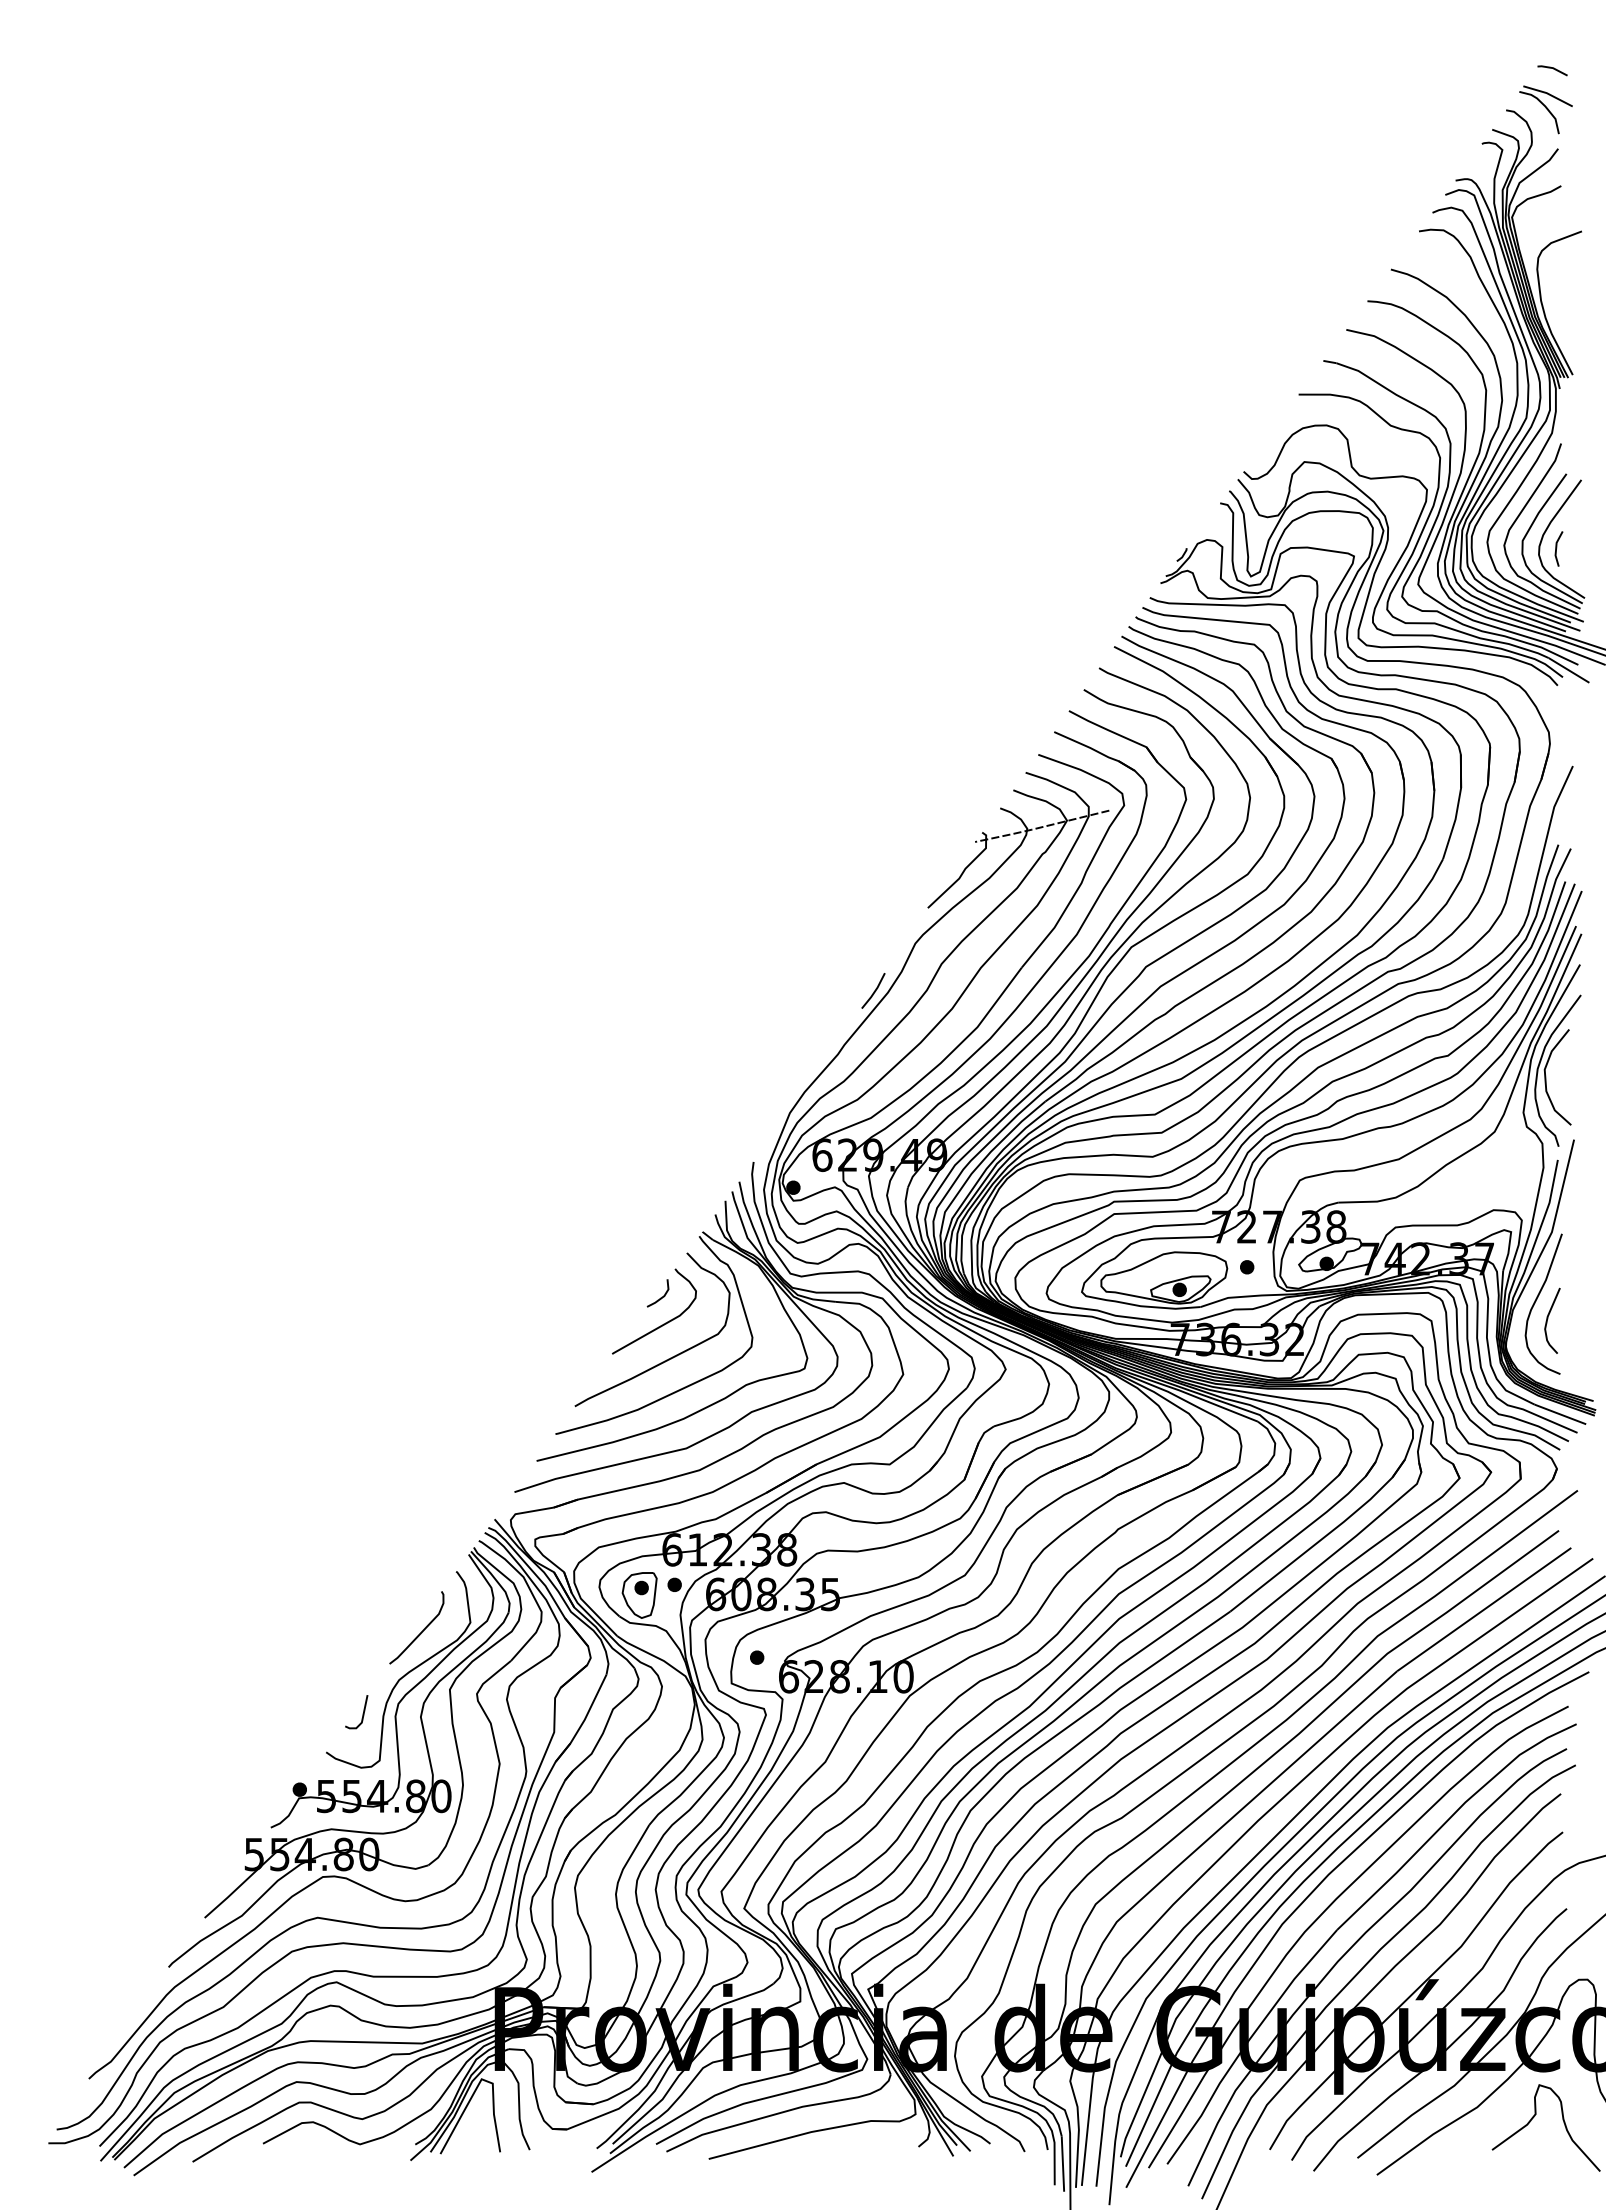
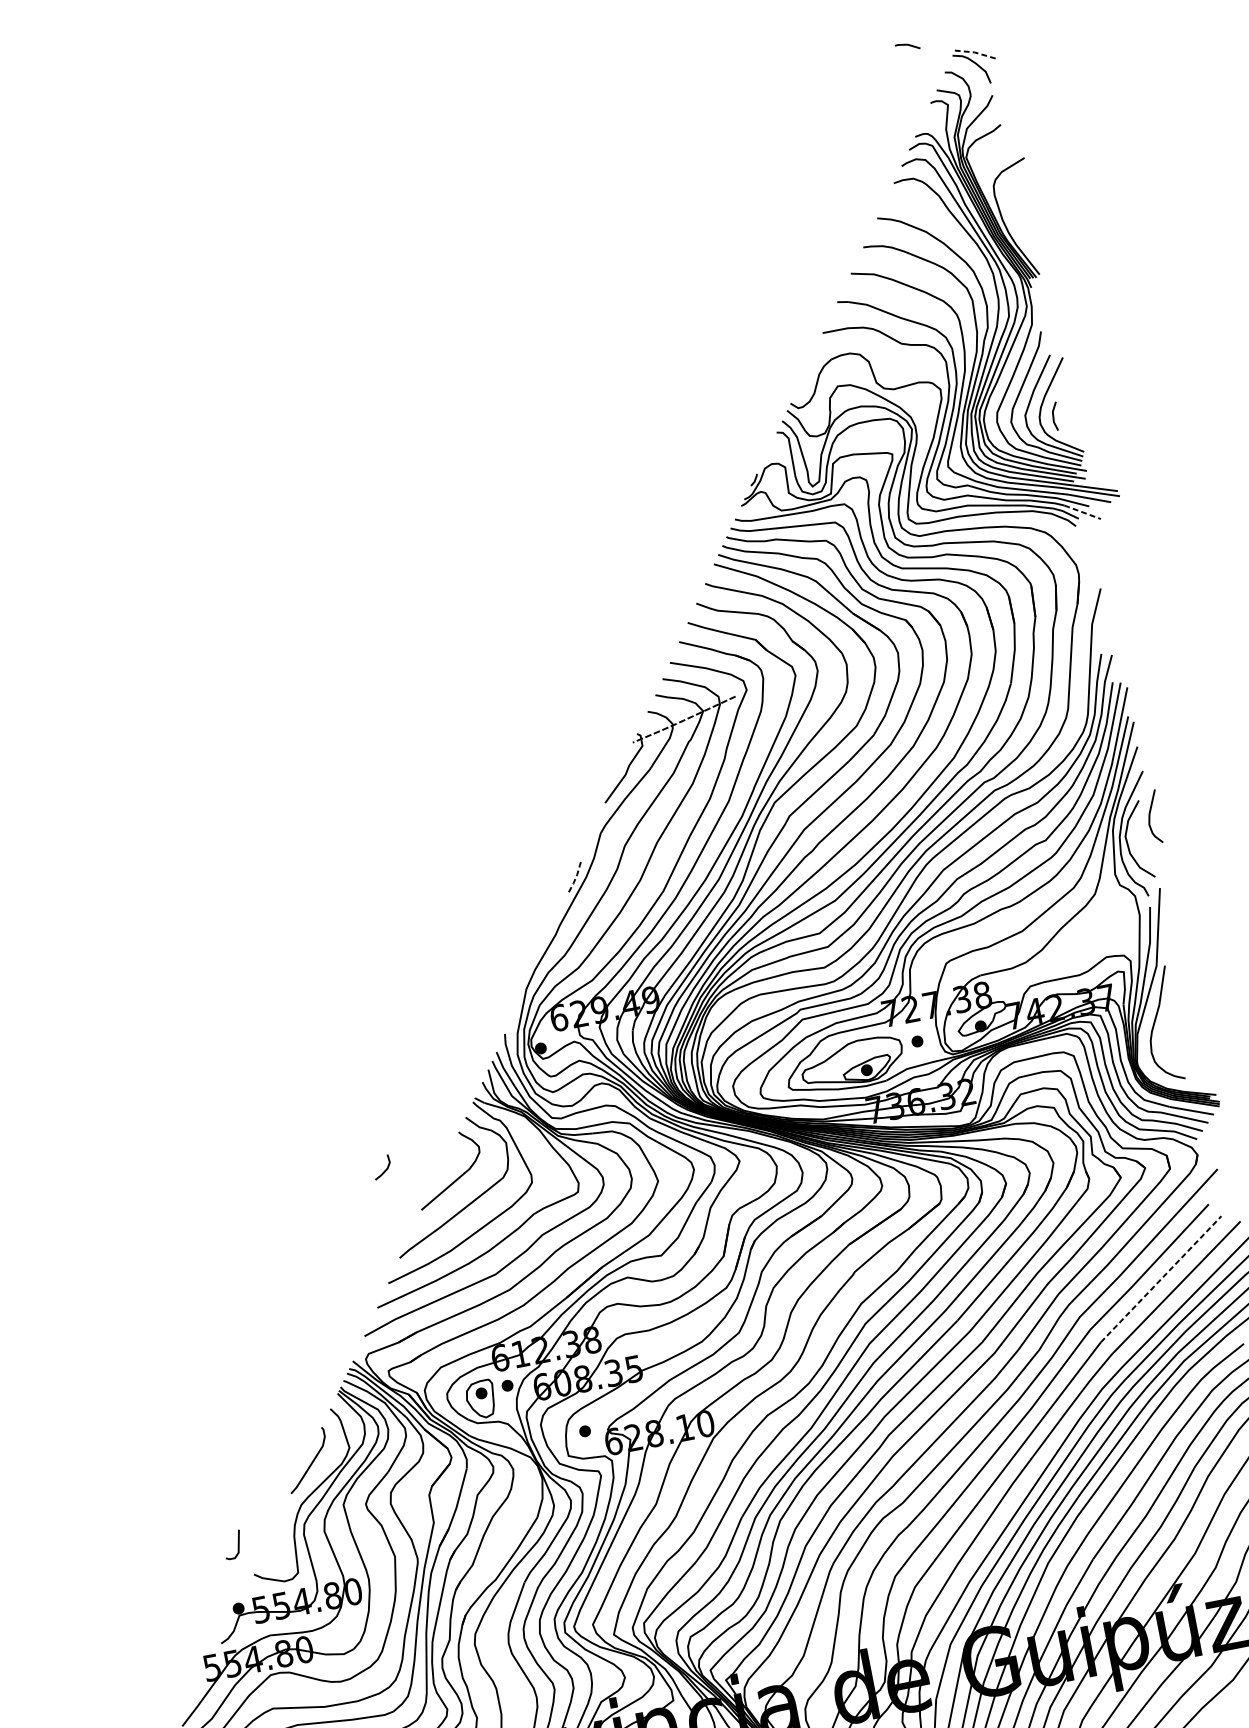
line: (1553, 69) -> (908, 45), moved
line: (1548, 93) -> (976, 52), solid -> dashed
line: (1569, 670) -> (1083, 512), solid -> dashed
line: (874, 991) -> (575, 878), solid -> dashed
line: (660, 1297) -> (384, 1170), moved
curve: (1548, 1319) -> (1150, 816), moved
line: (1484, 1609) -> (1161, 1279), solid -> dashed
line: (362, 1713) -> (237, 1545), moved

